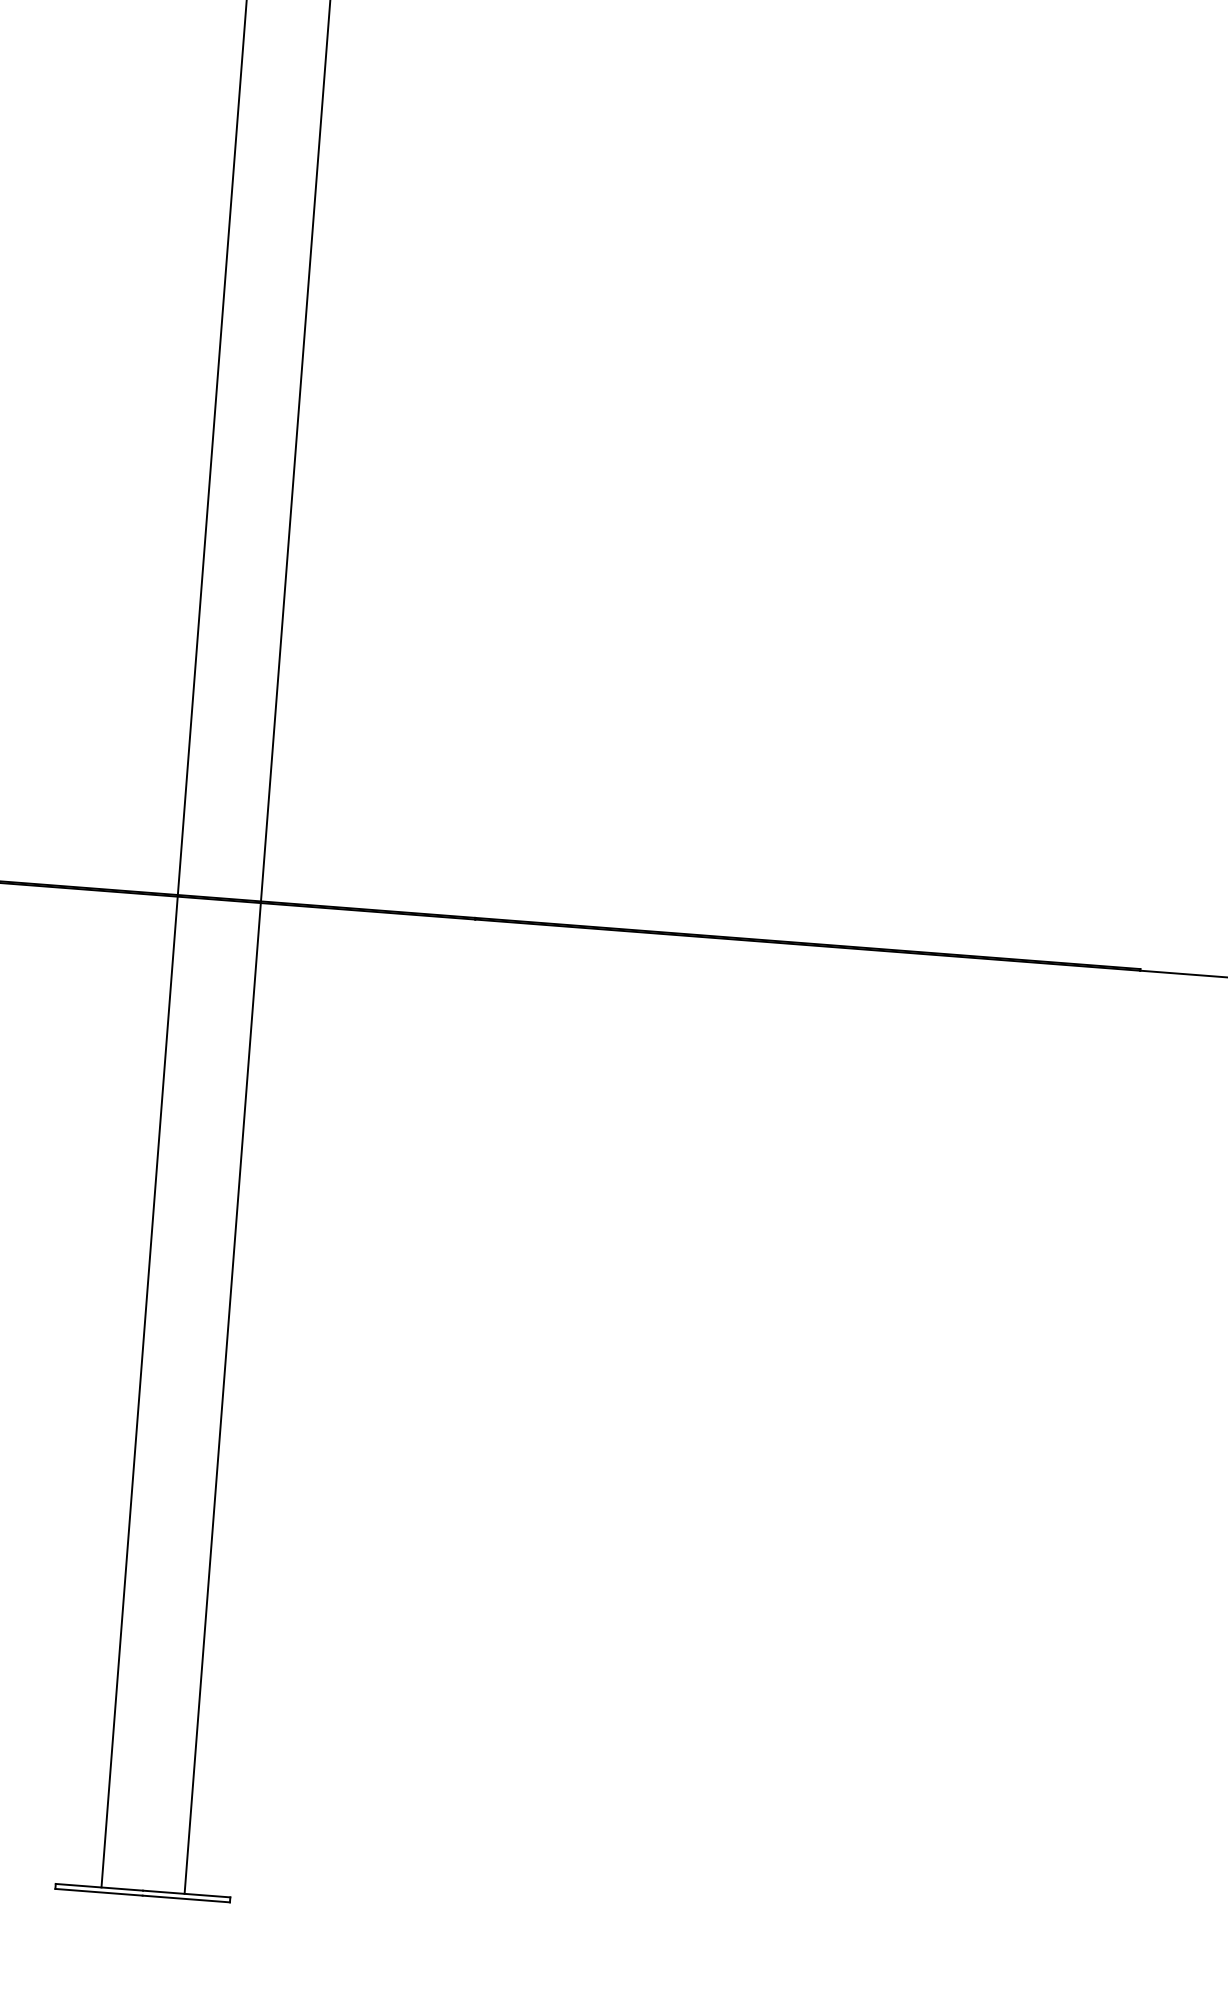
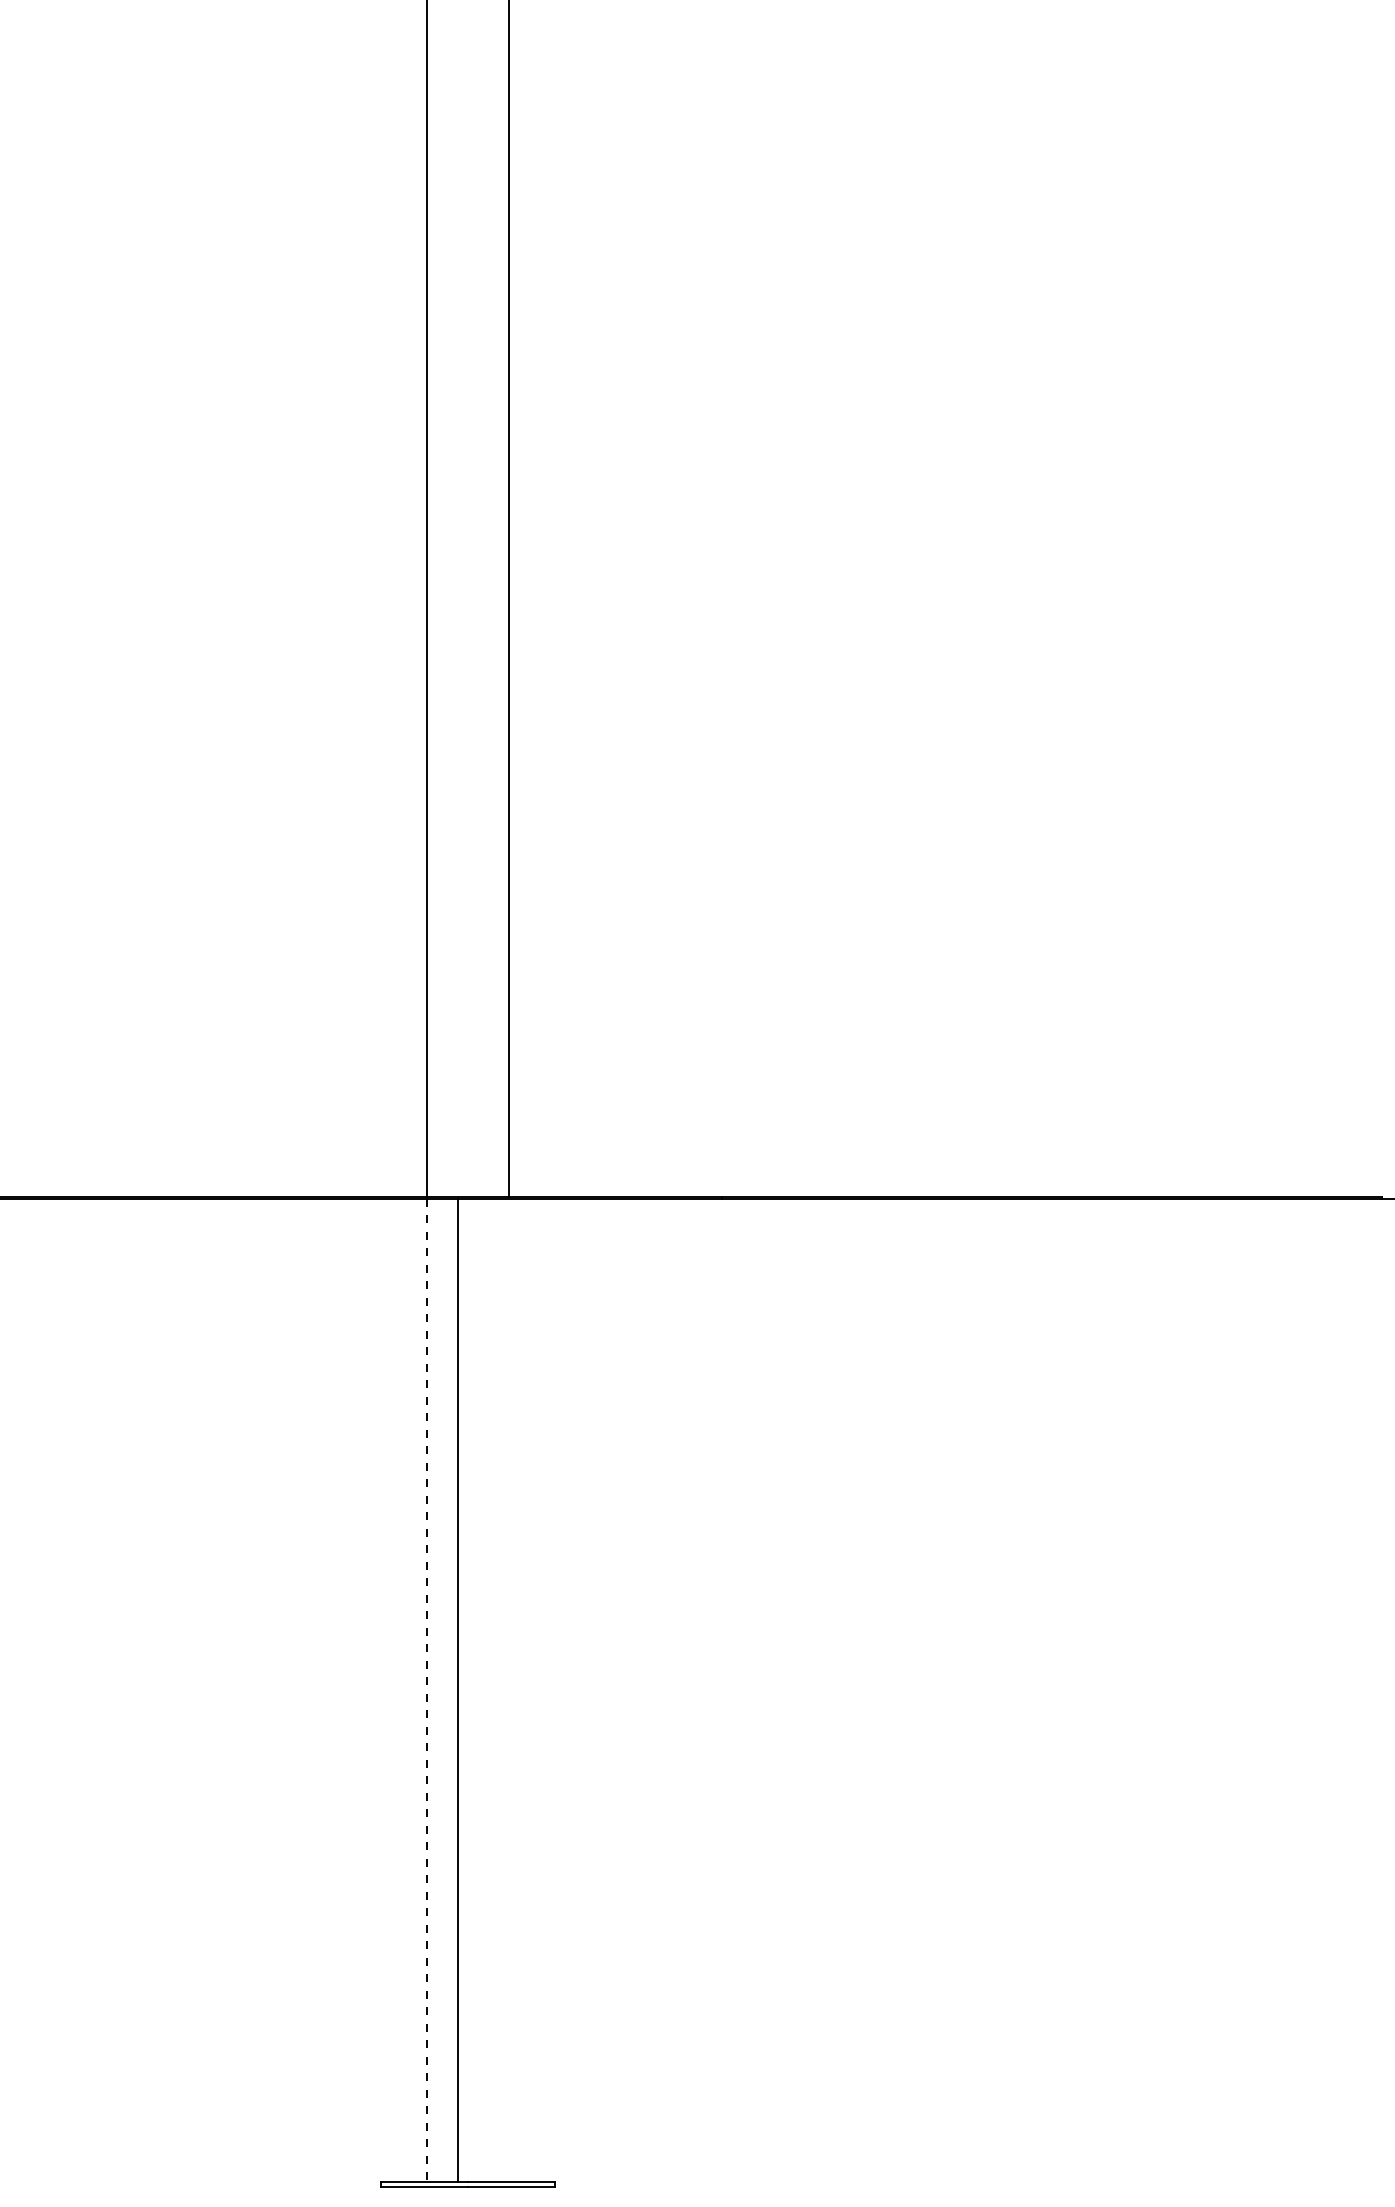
line: (139, 1392) -> (426, 1690), solid -> dashed
line: (222, 1398) -> (458, 1690), moved

